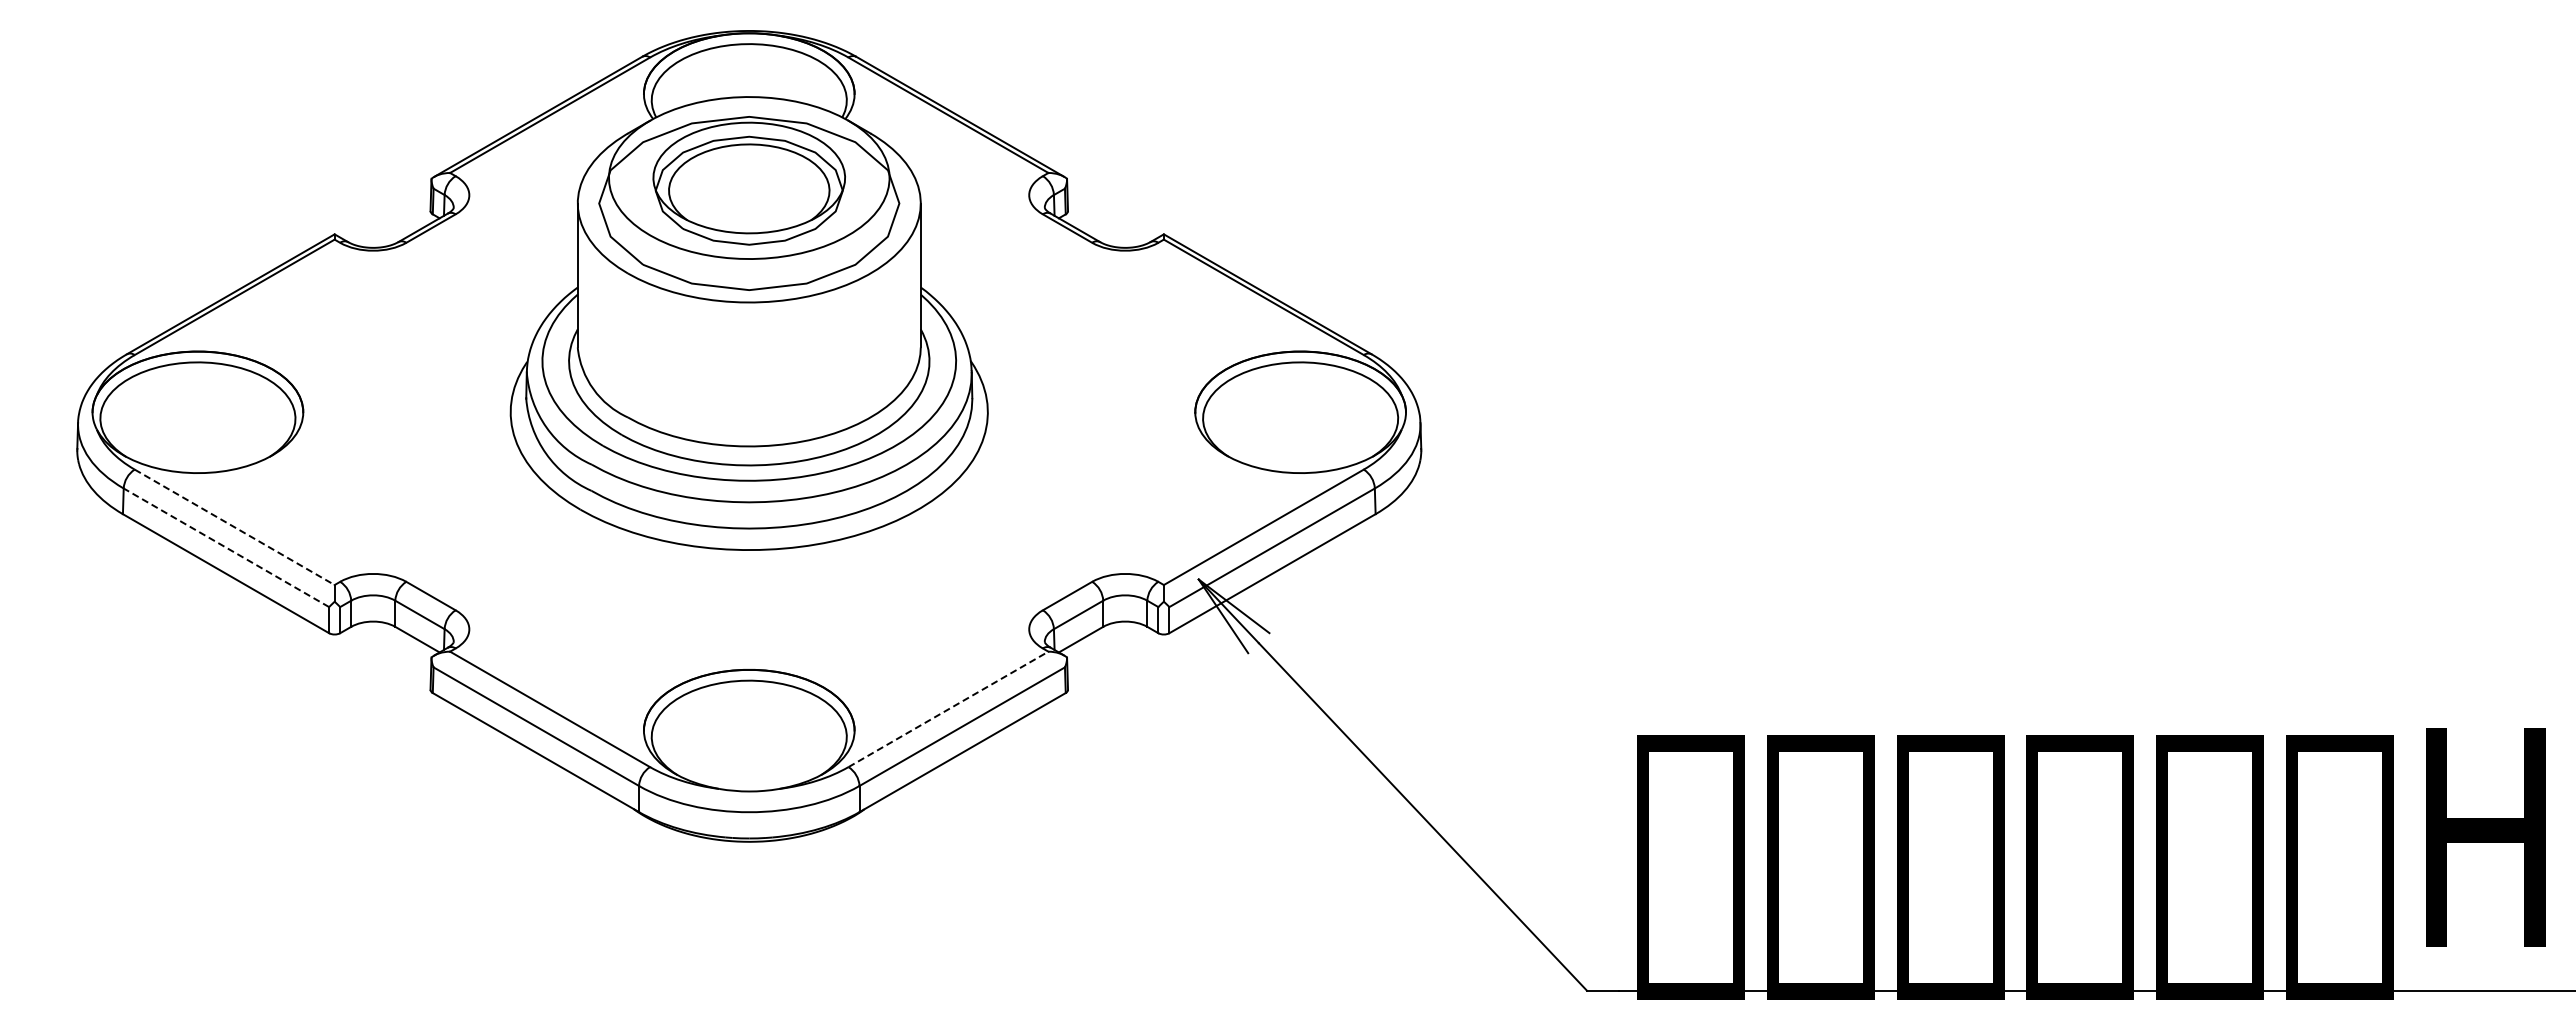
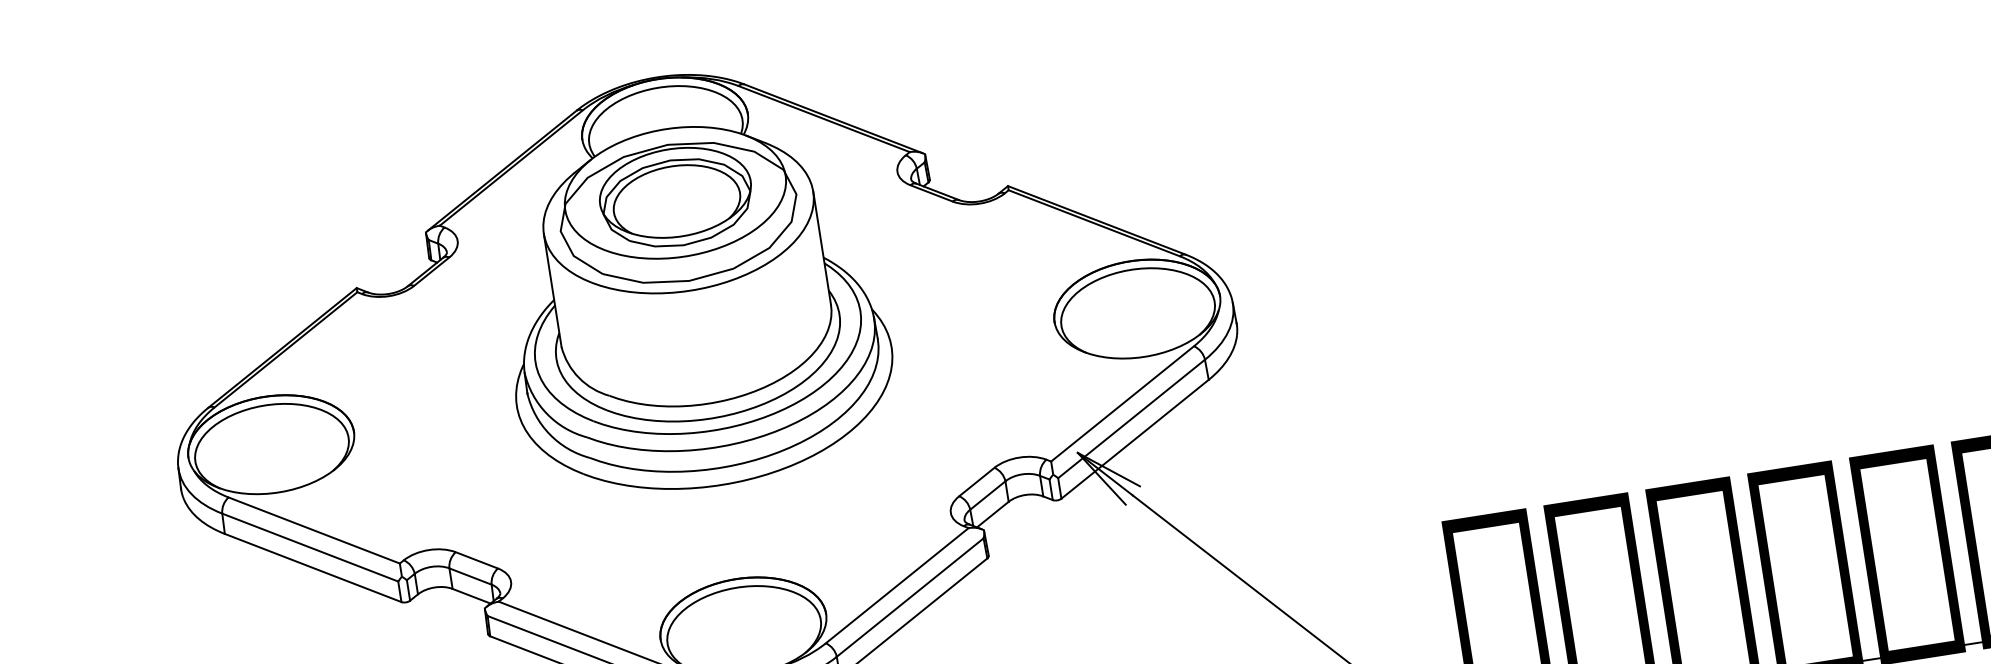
line: (235, 527) -> (314, 530), dashed -> solid
line: (226, 547) -> (310, 547), dashed -> solid
line: (948, 709) -> (897, 585), dashed -> solid

